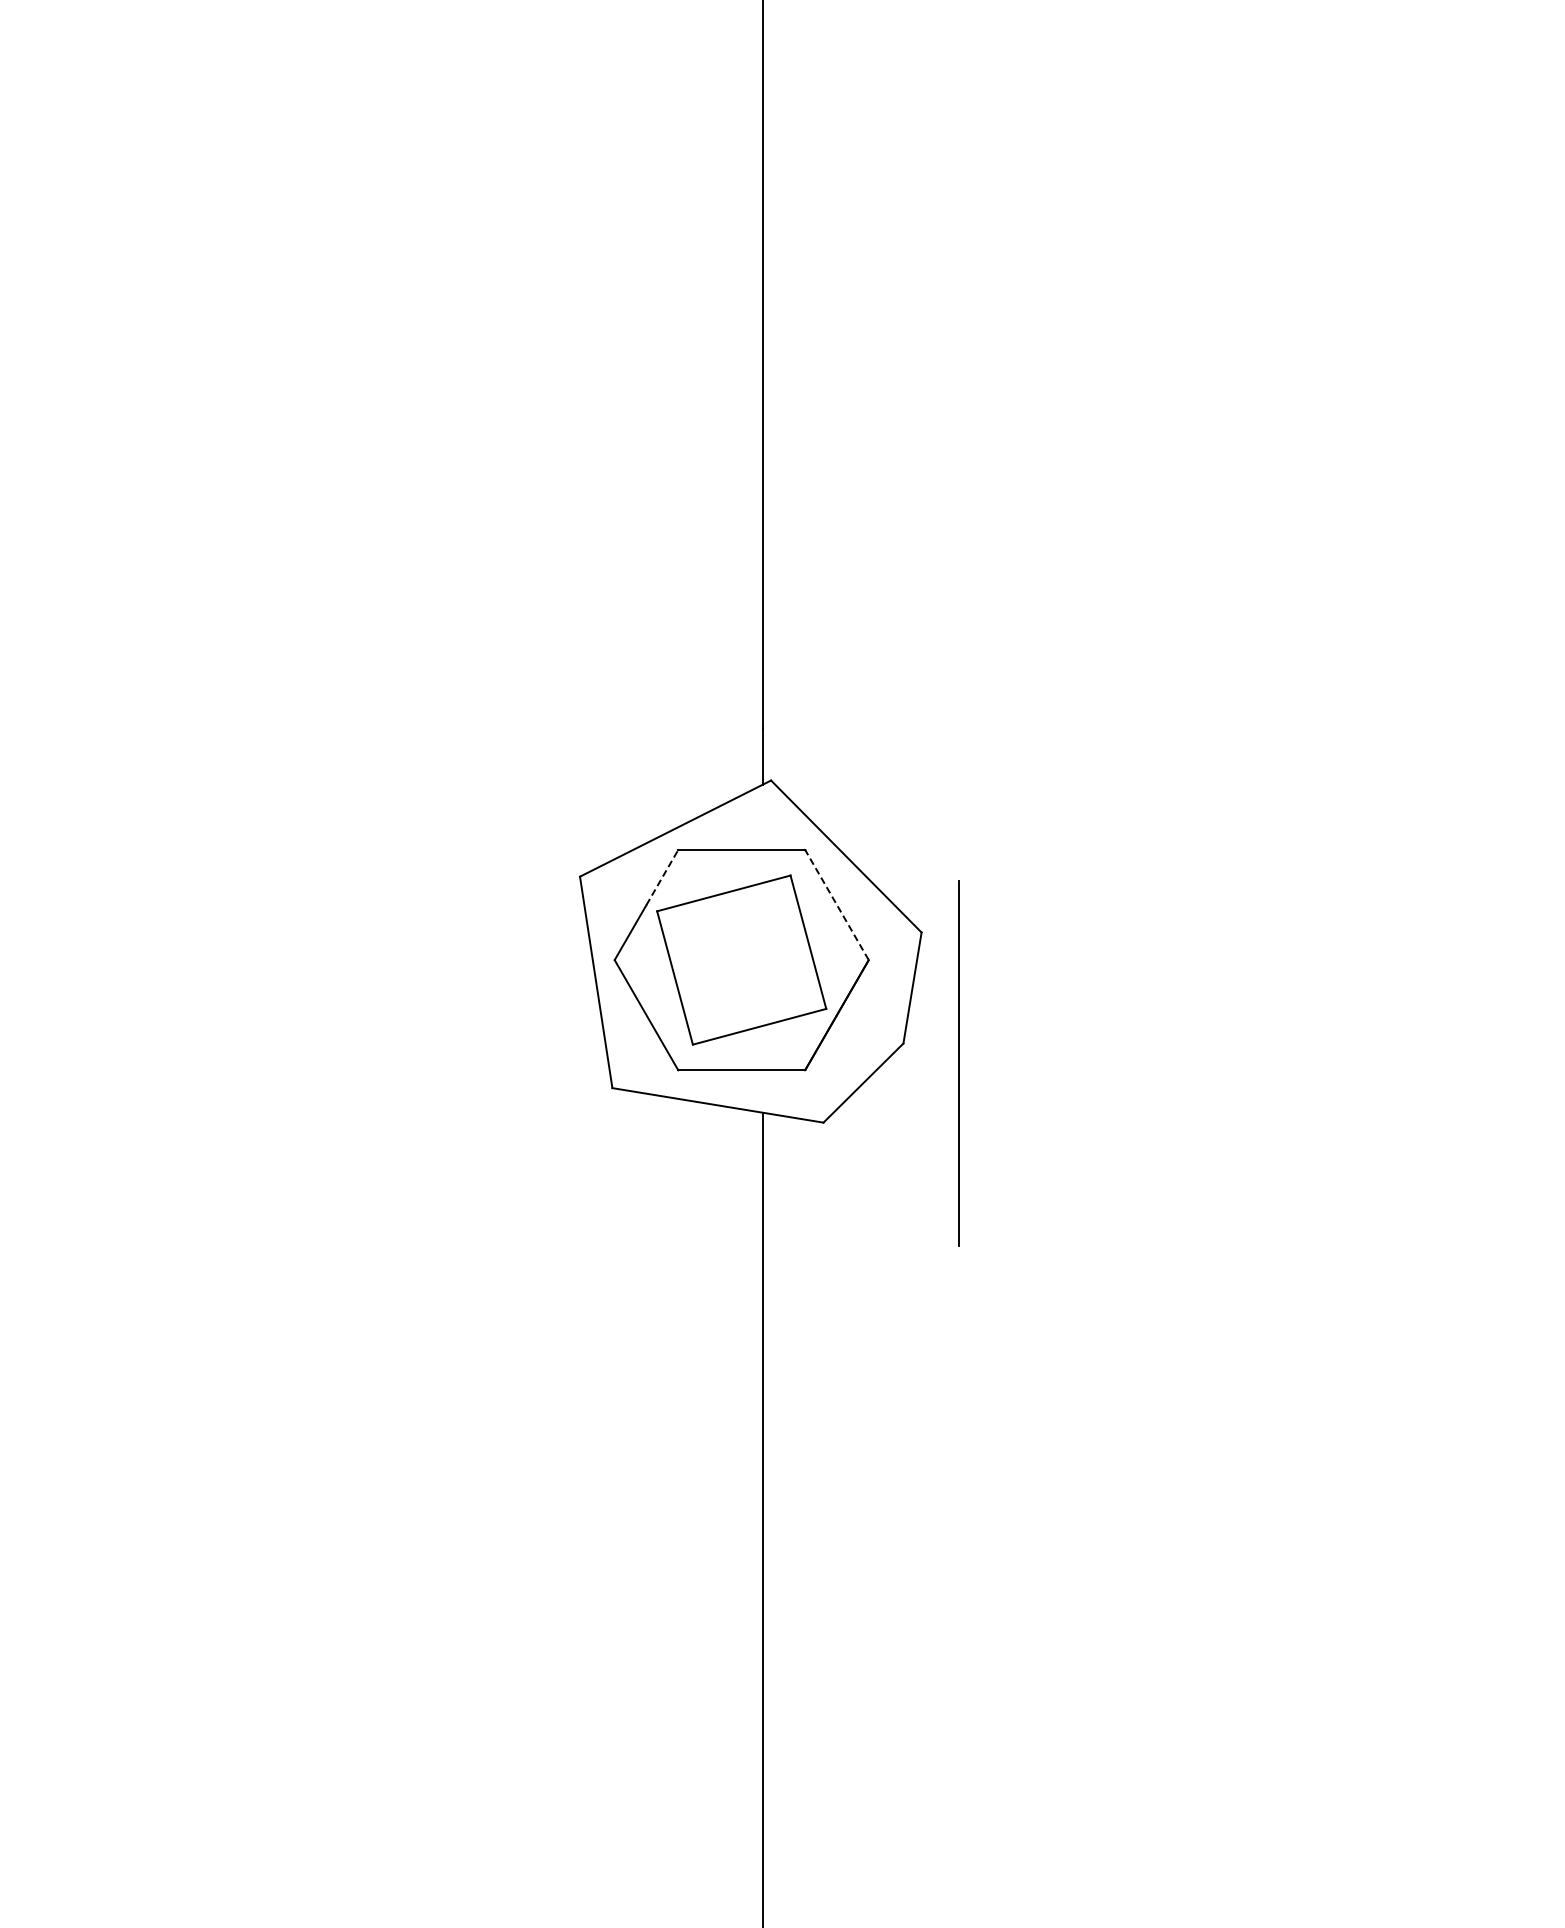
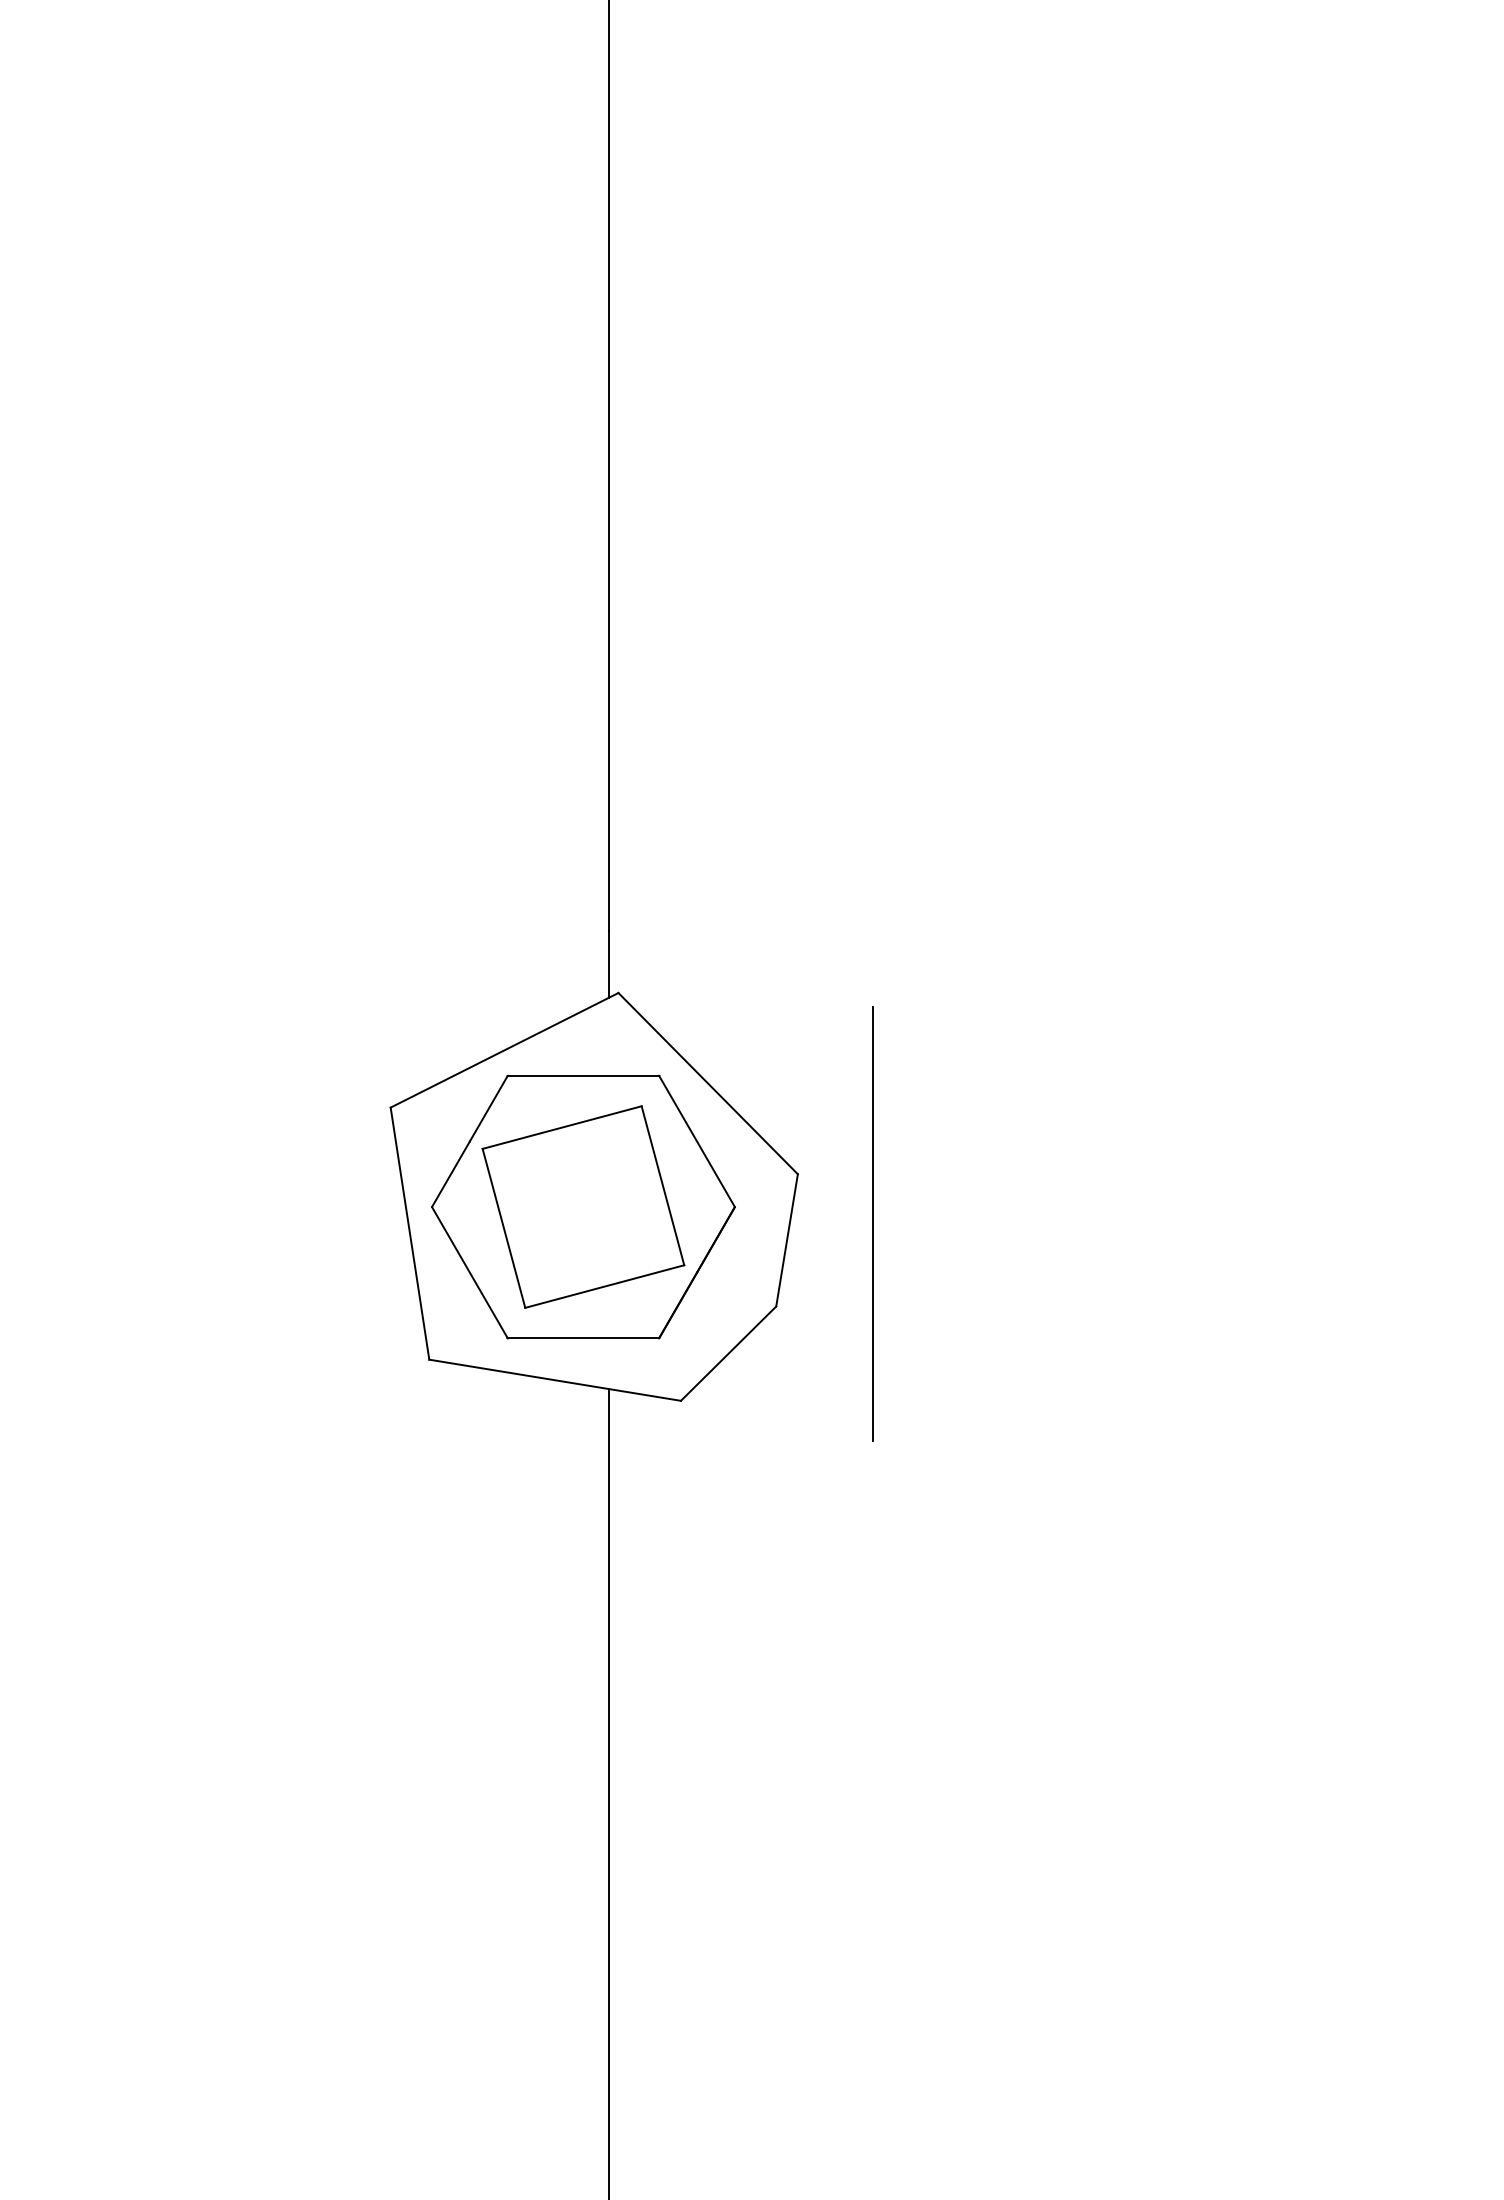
line: (662, 877) -> (489, 1108), dashed -> solid
line: (836, 904) -> (696, 1140), dashed -> solid
line: (958, 1063) -> (872, 1224), moved

